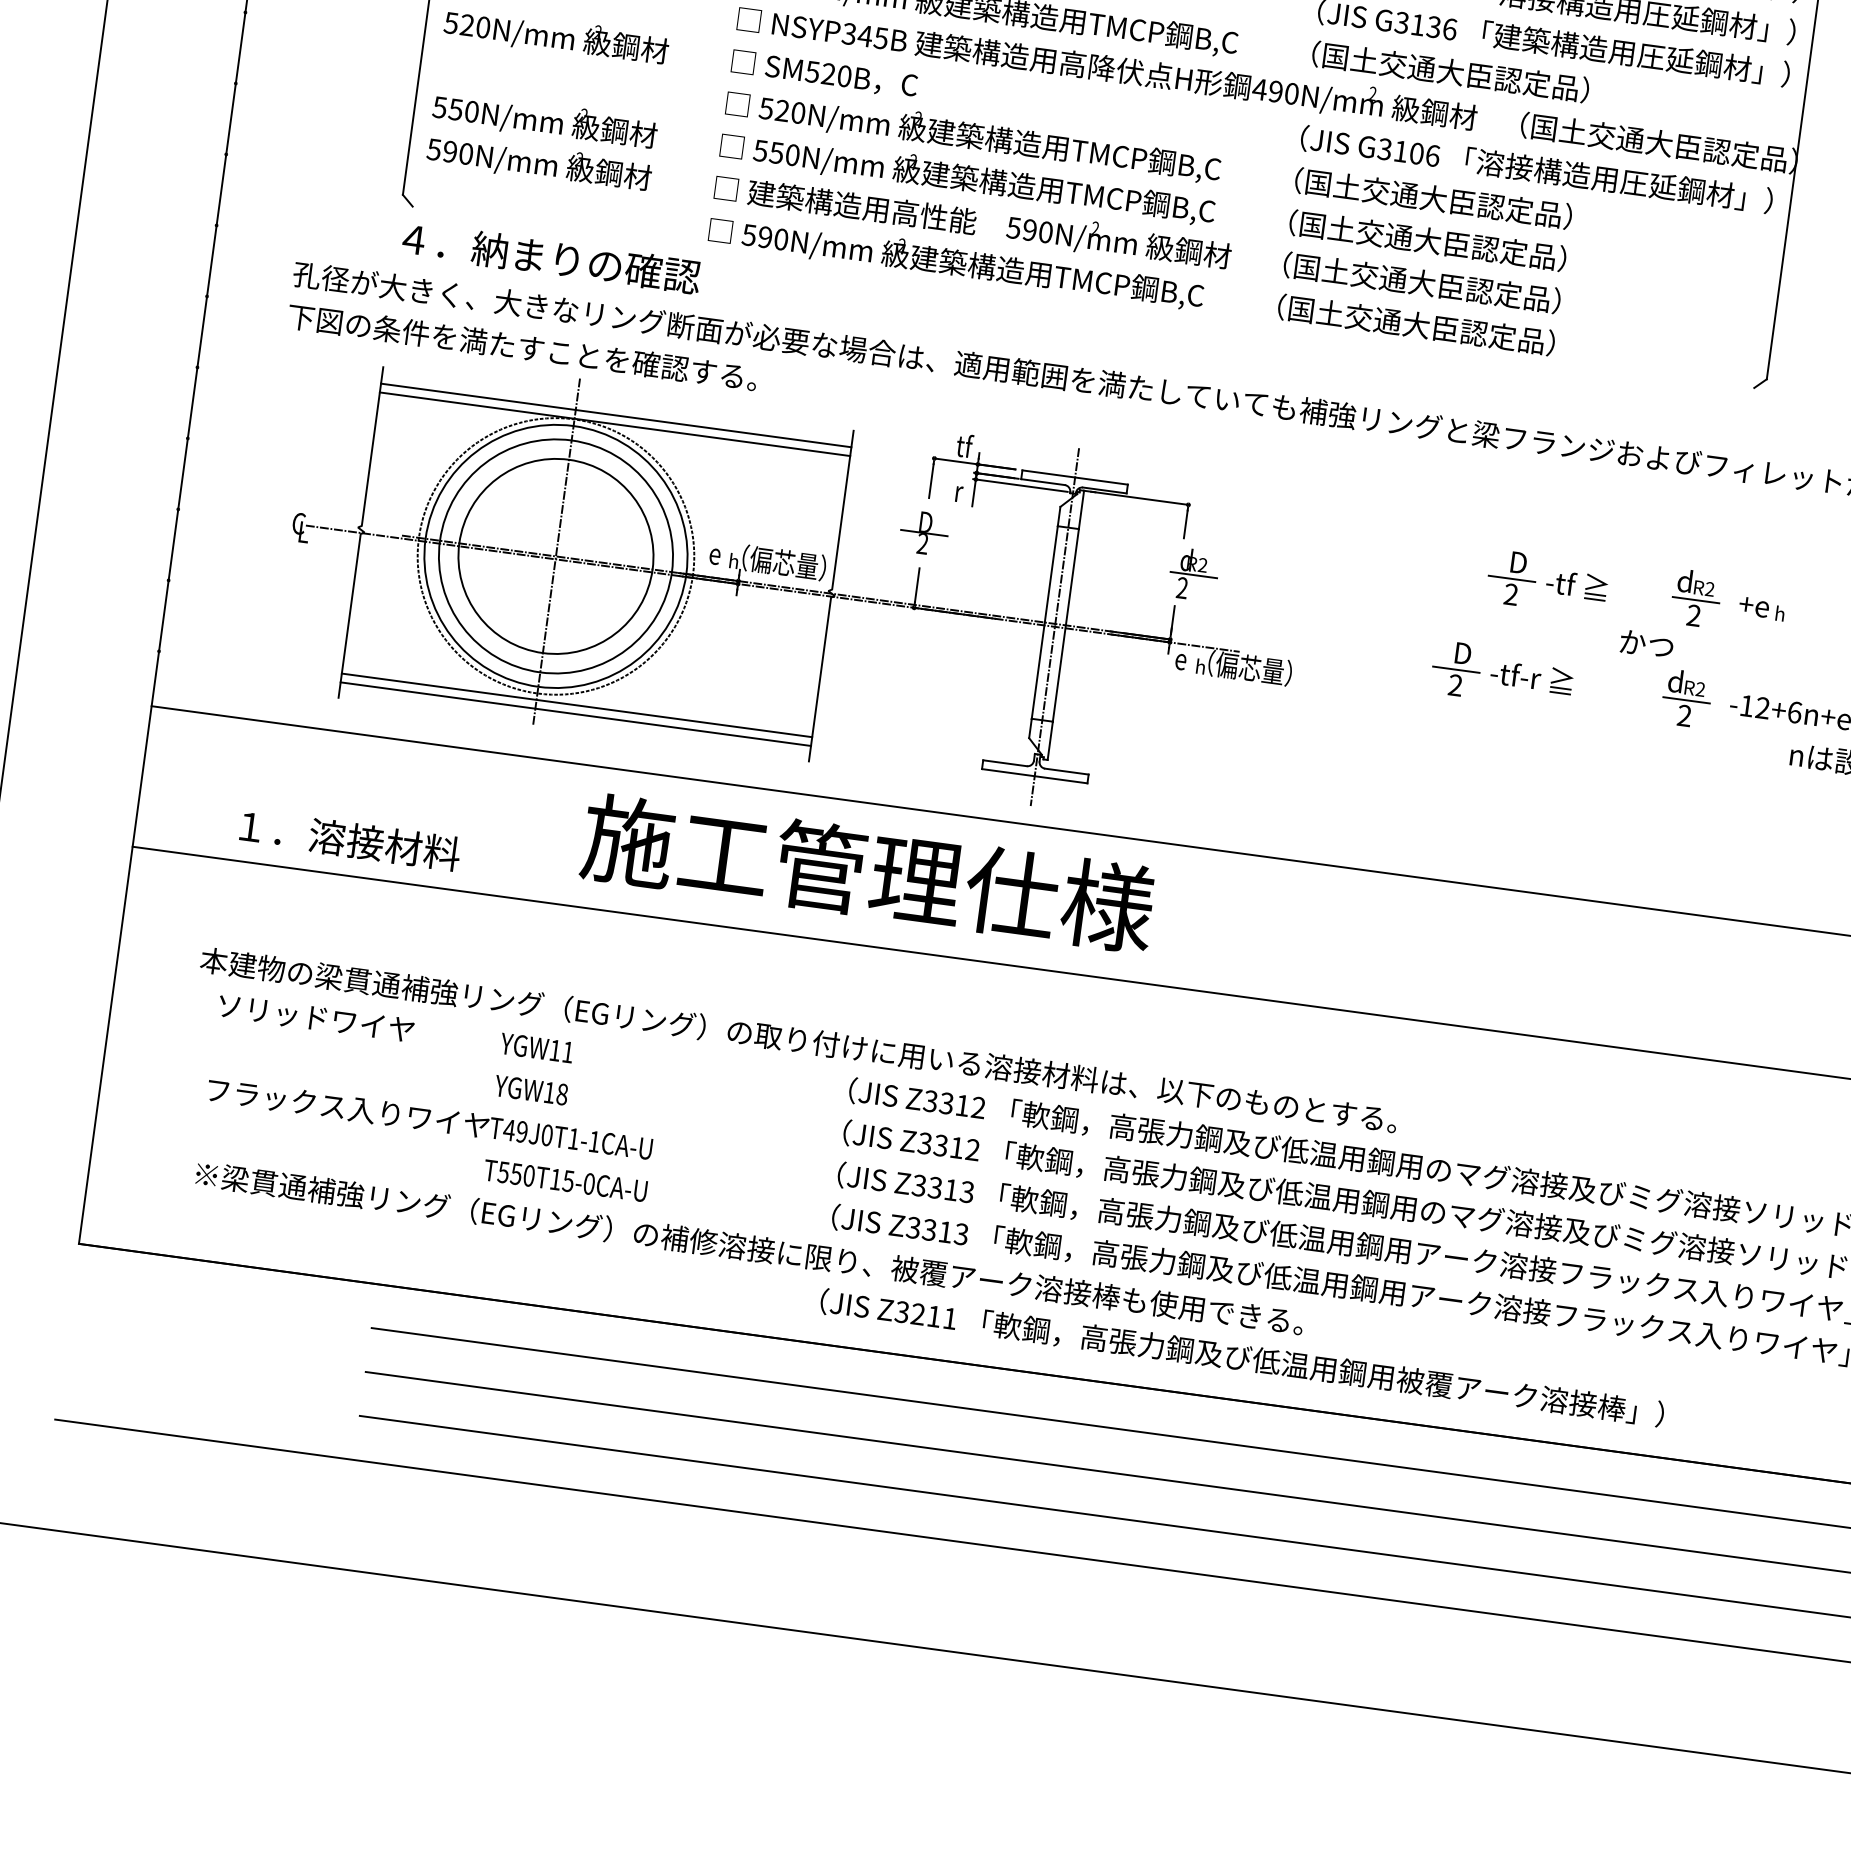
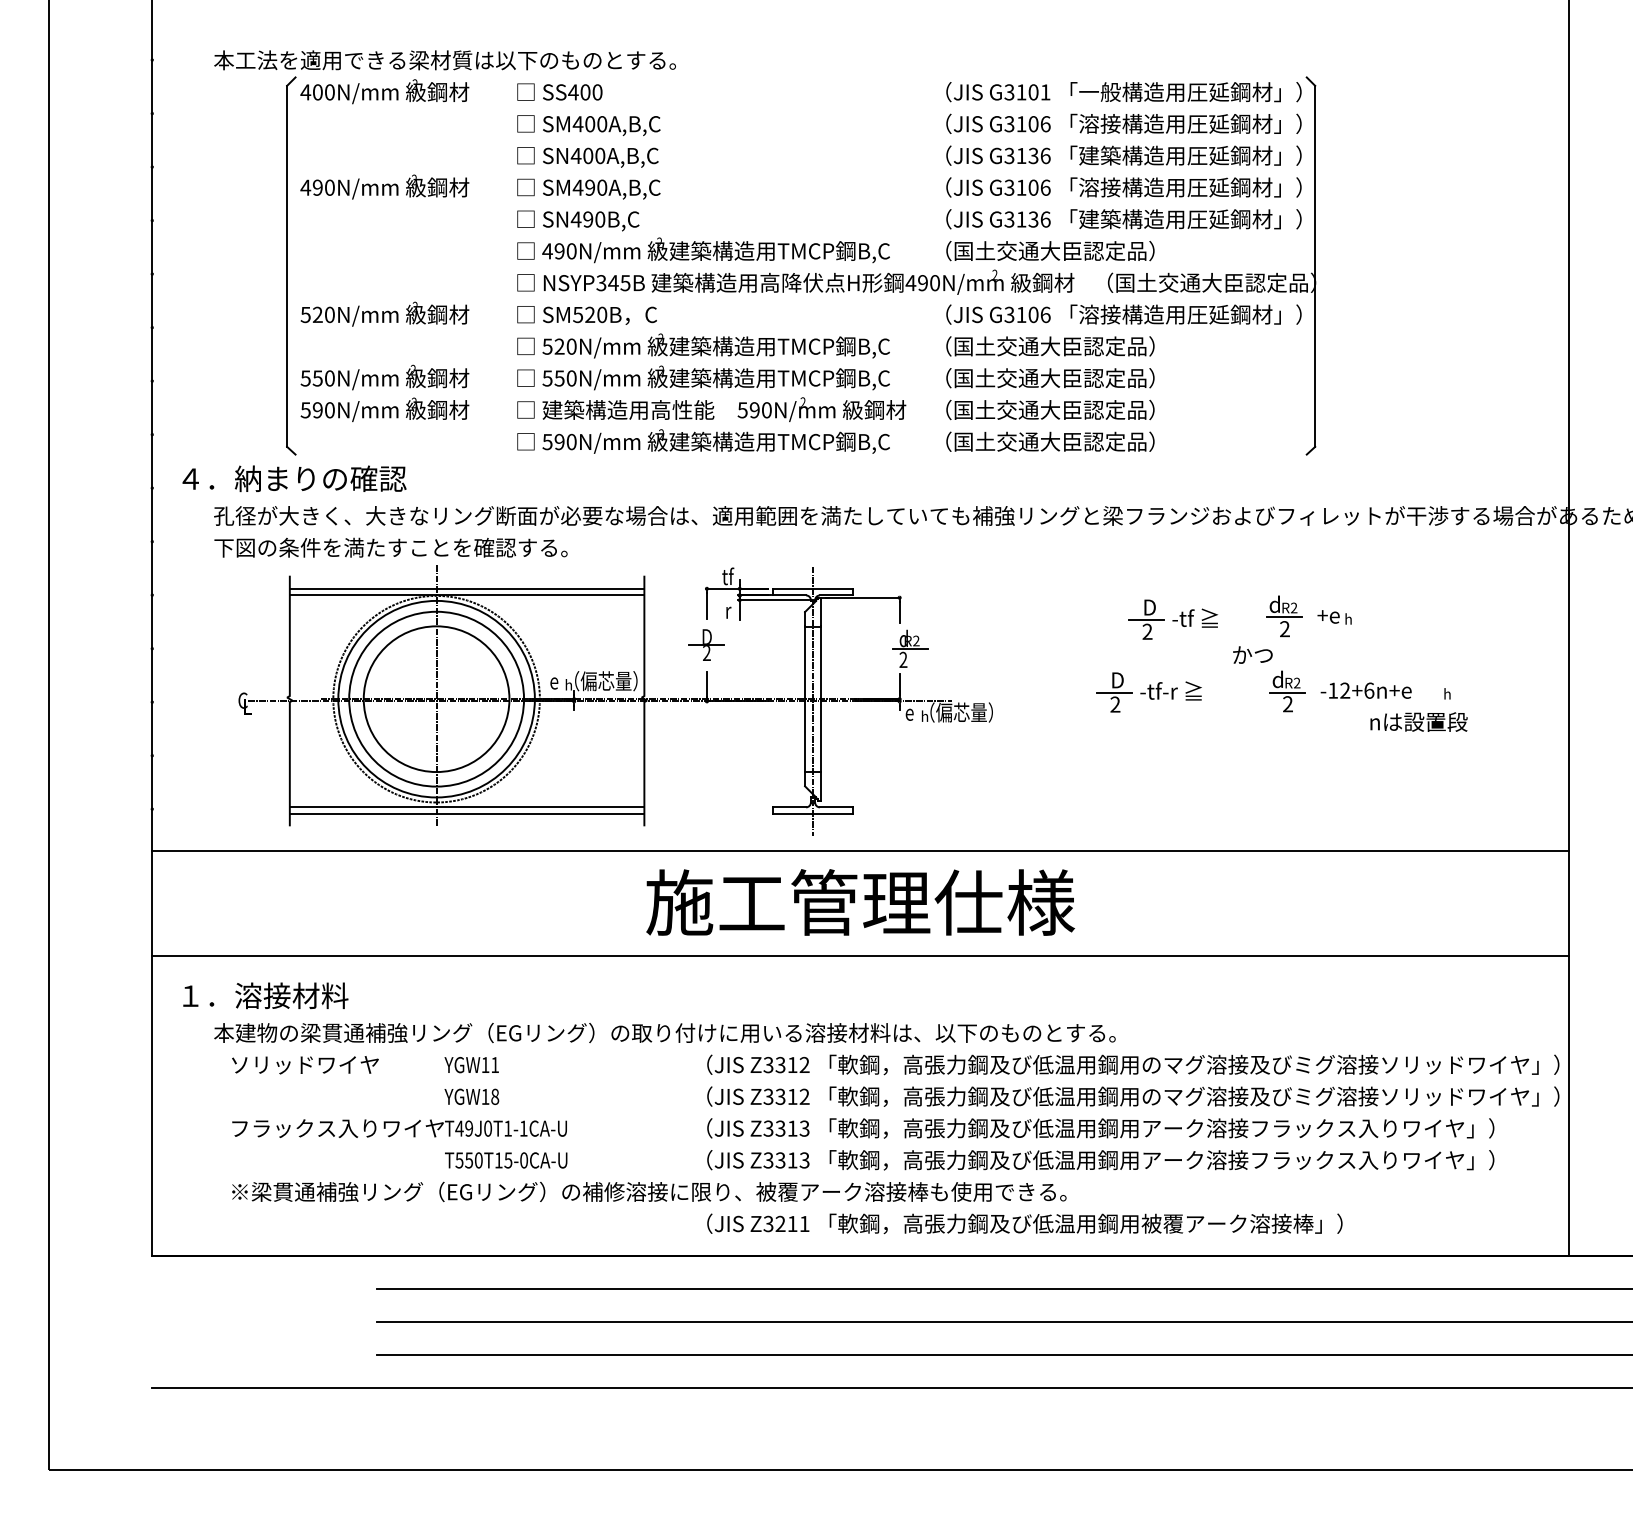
text: (551, 257) -> (294, 478), moved
text: (350, 839) -> (265, 995), moved
text: (868, 873) -> (860, 902), moved

